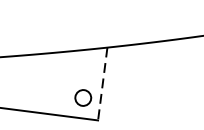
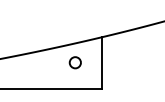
line: (102, 84) -> (101, 63), dashed -> solid
circle: (82, 97) -> (74, 62), moved

